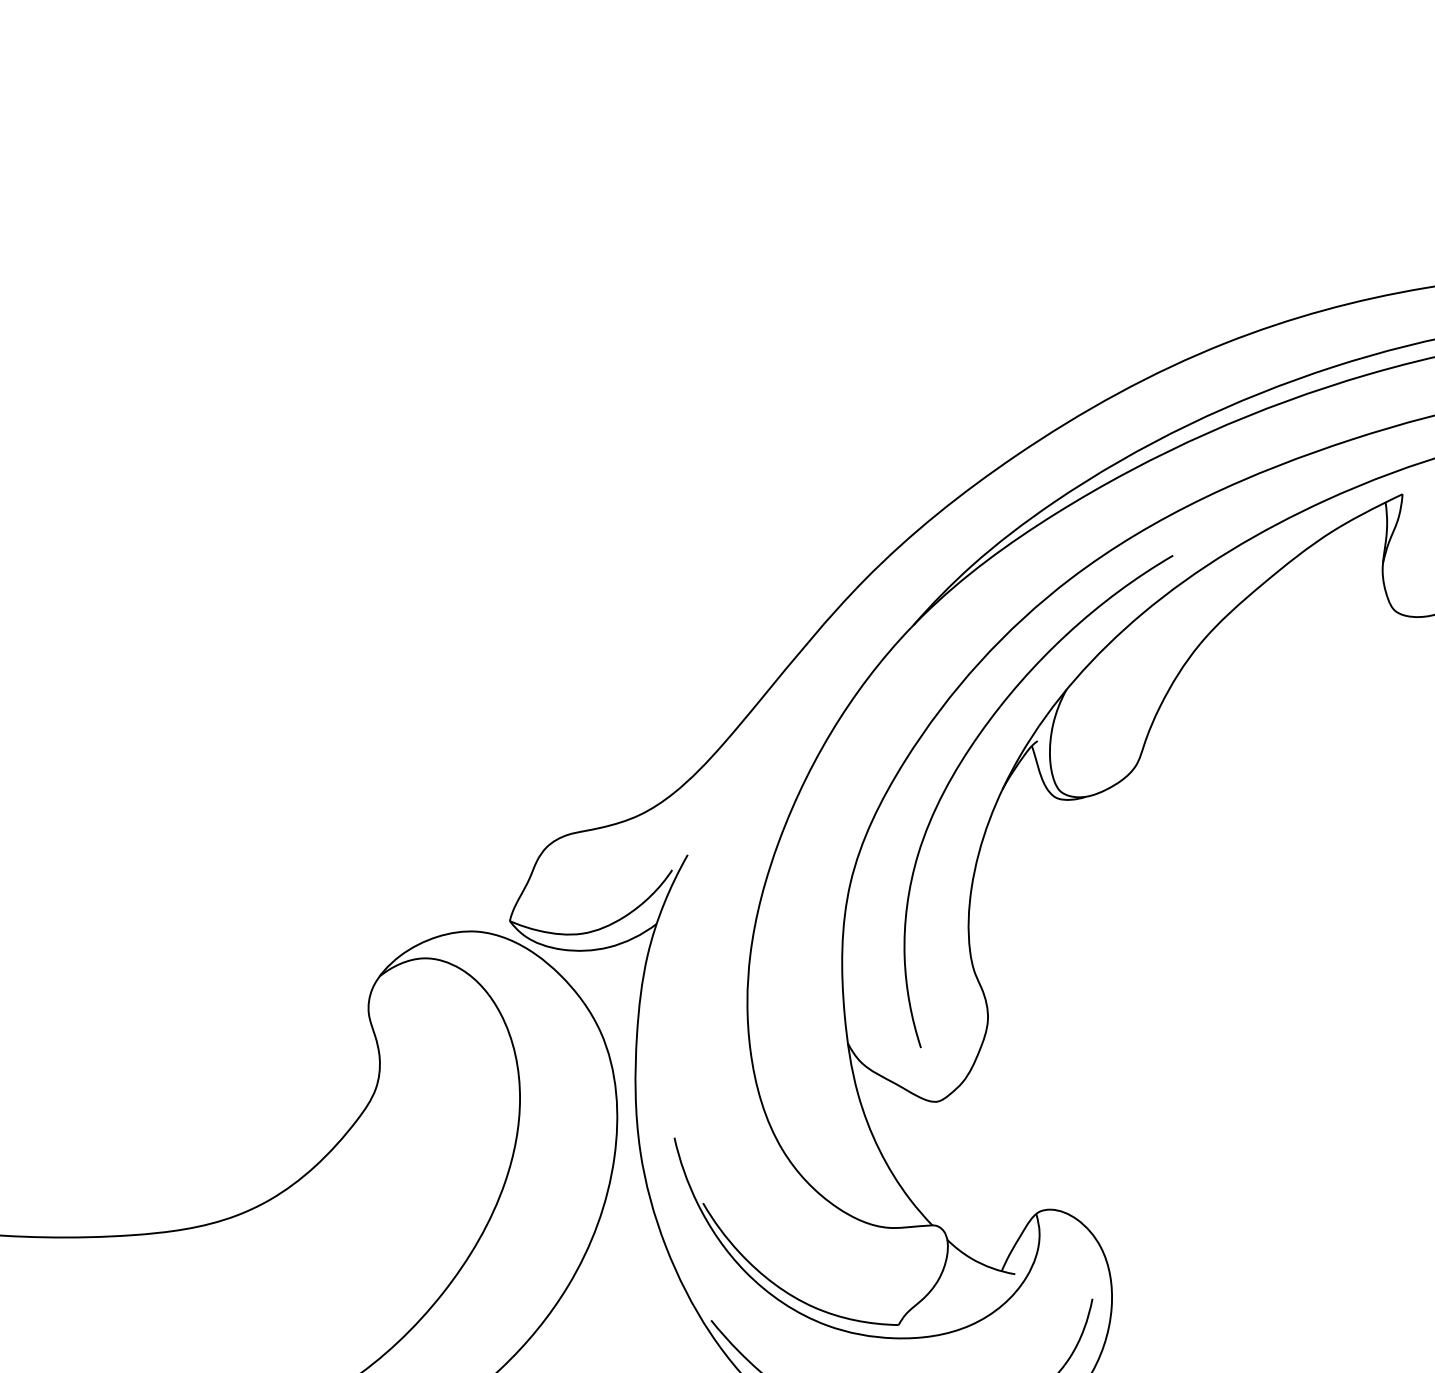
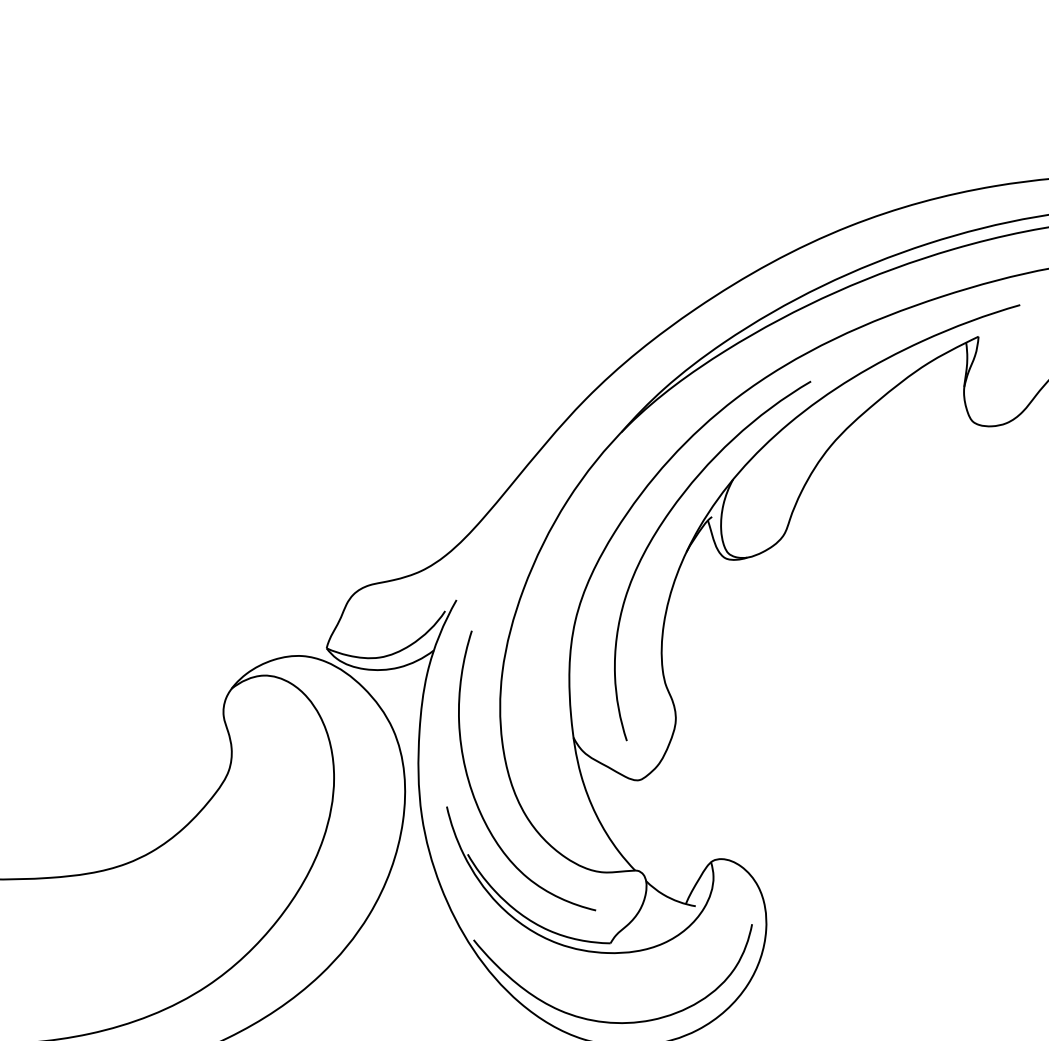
curve: (712, 1121) -> (474, 794), added

